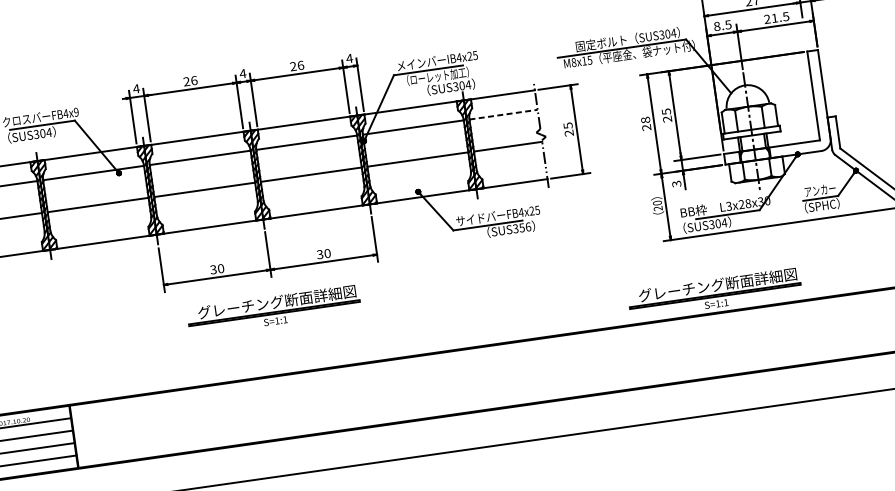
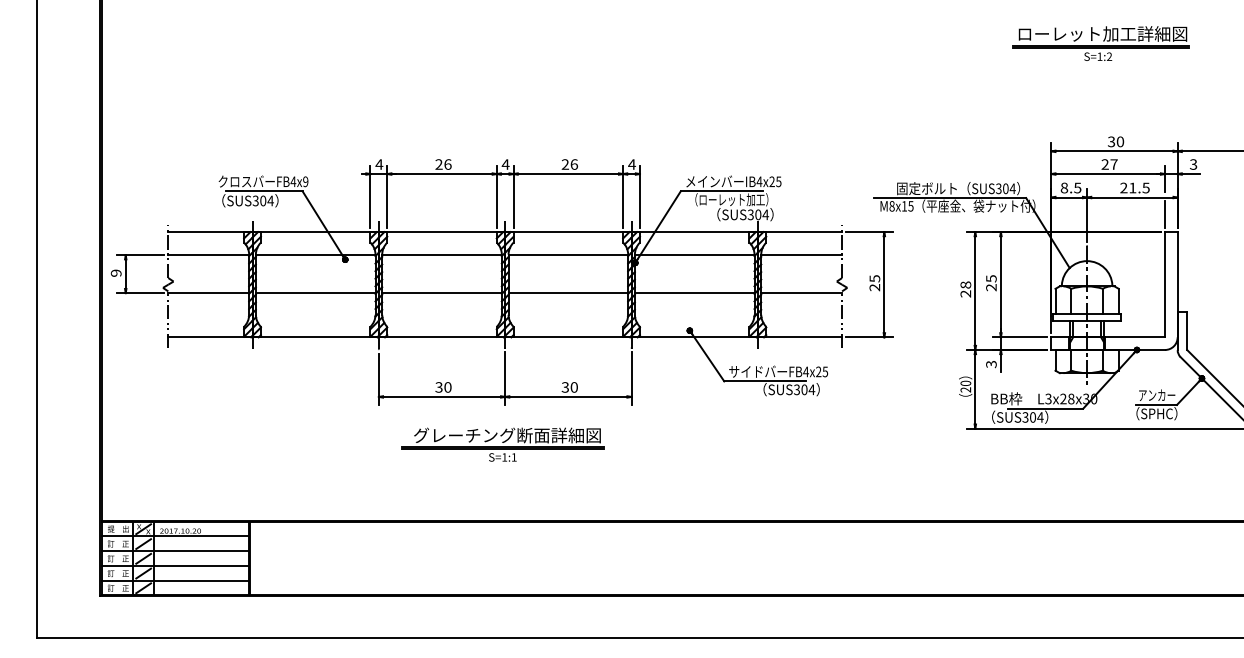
line: (805, 36) -> (1165, 214), added
line: (504, 114) -> (802, 255), dashed -> solid
text: (525, 227) -> (808, 389), SUS356 -> SUS304
part: (714, 293) -> (1017, 497), removed

